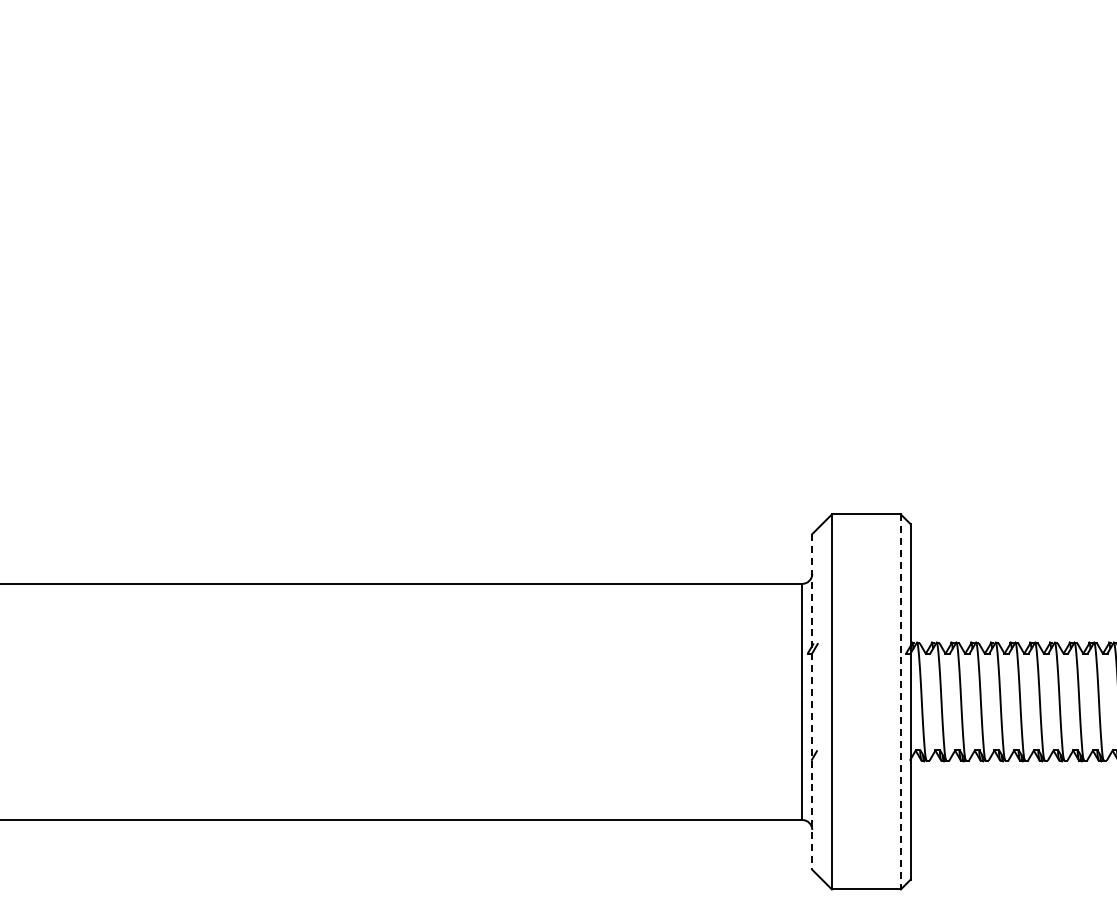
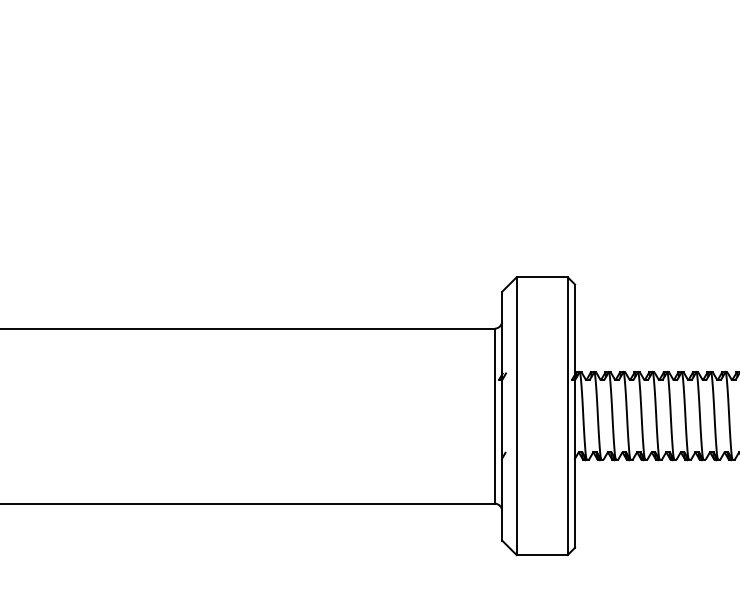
line: (812, 701) -> (502, 415), dashed -> solid
line: (900, 701) -> (567, 415), dashed -> solid

